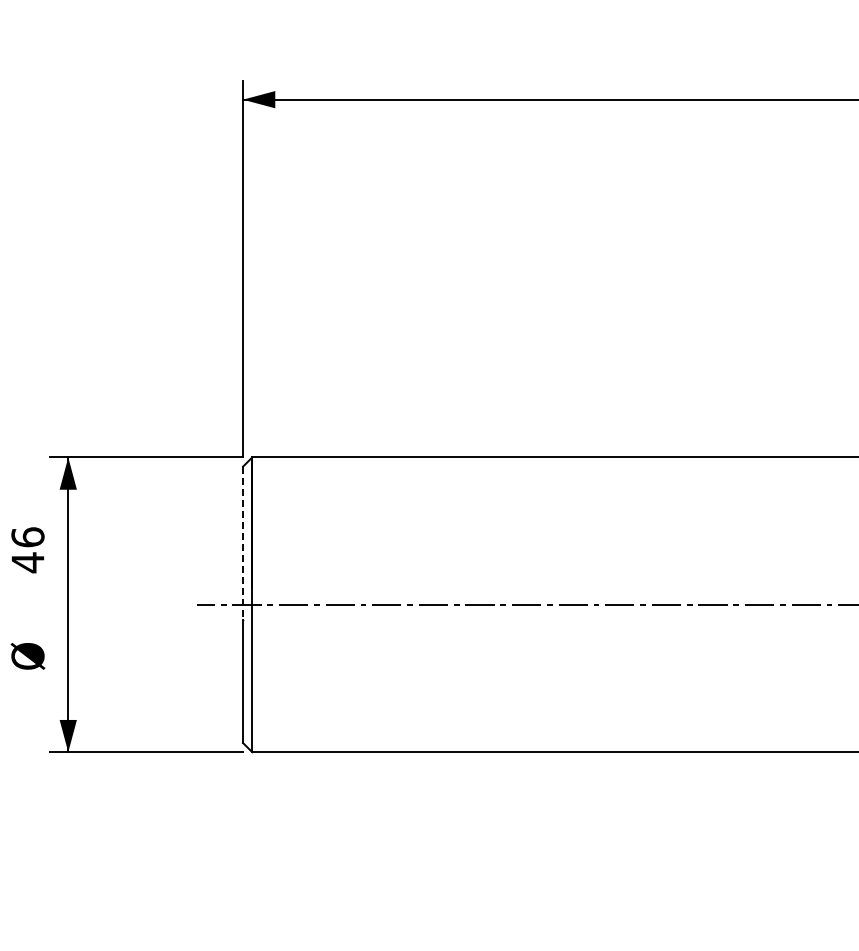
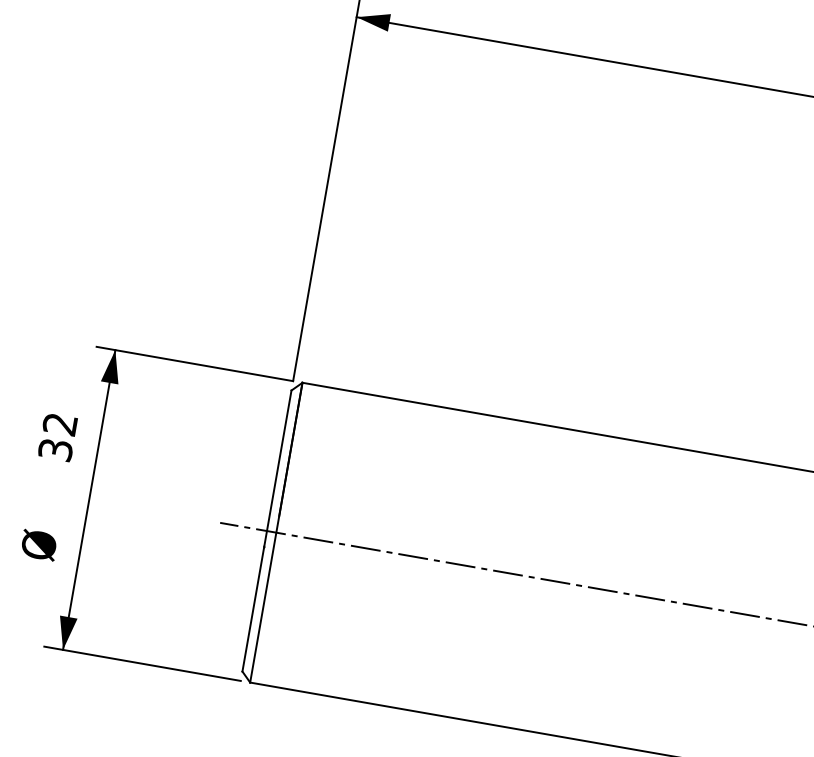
line: (243, 543) -> (278, 468), dashed -> solid
text: (27, 550) -> (57, 437), 46 -> 32

